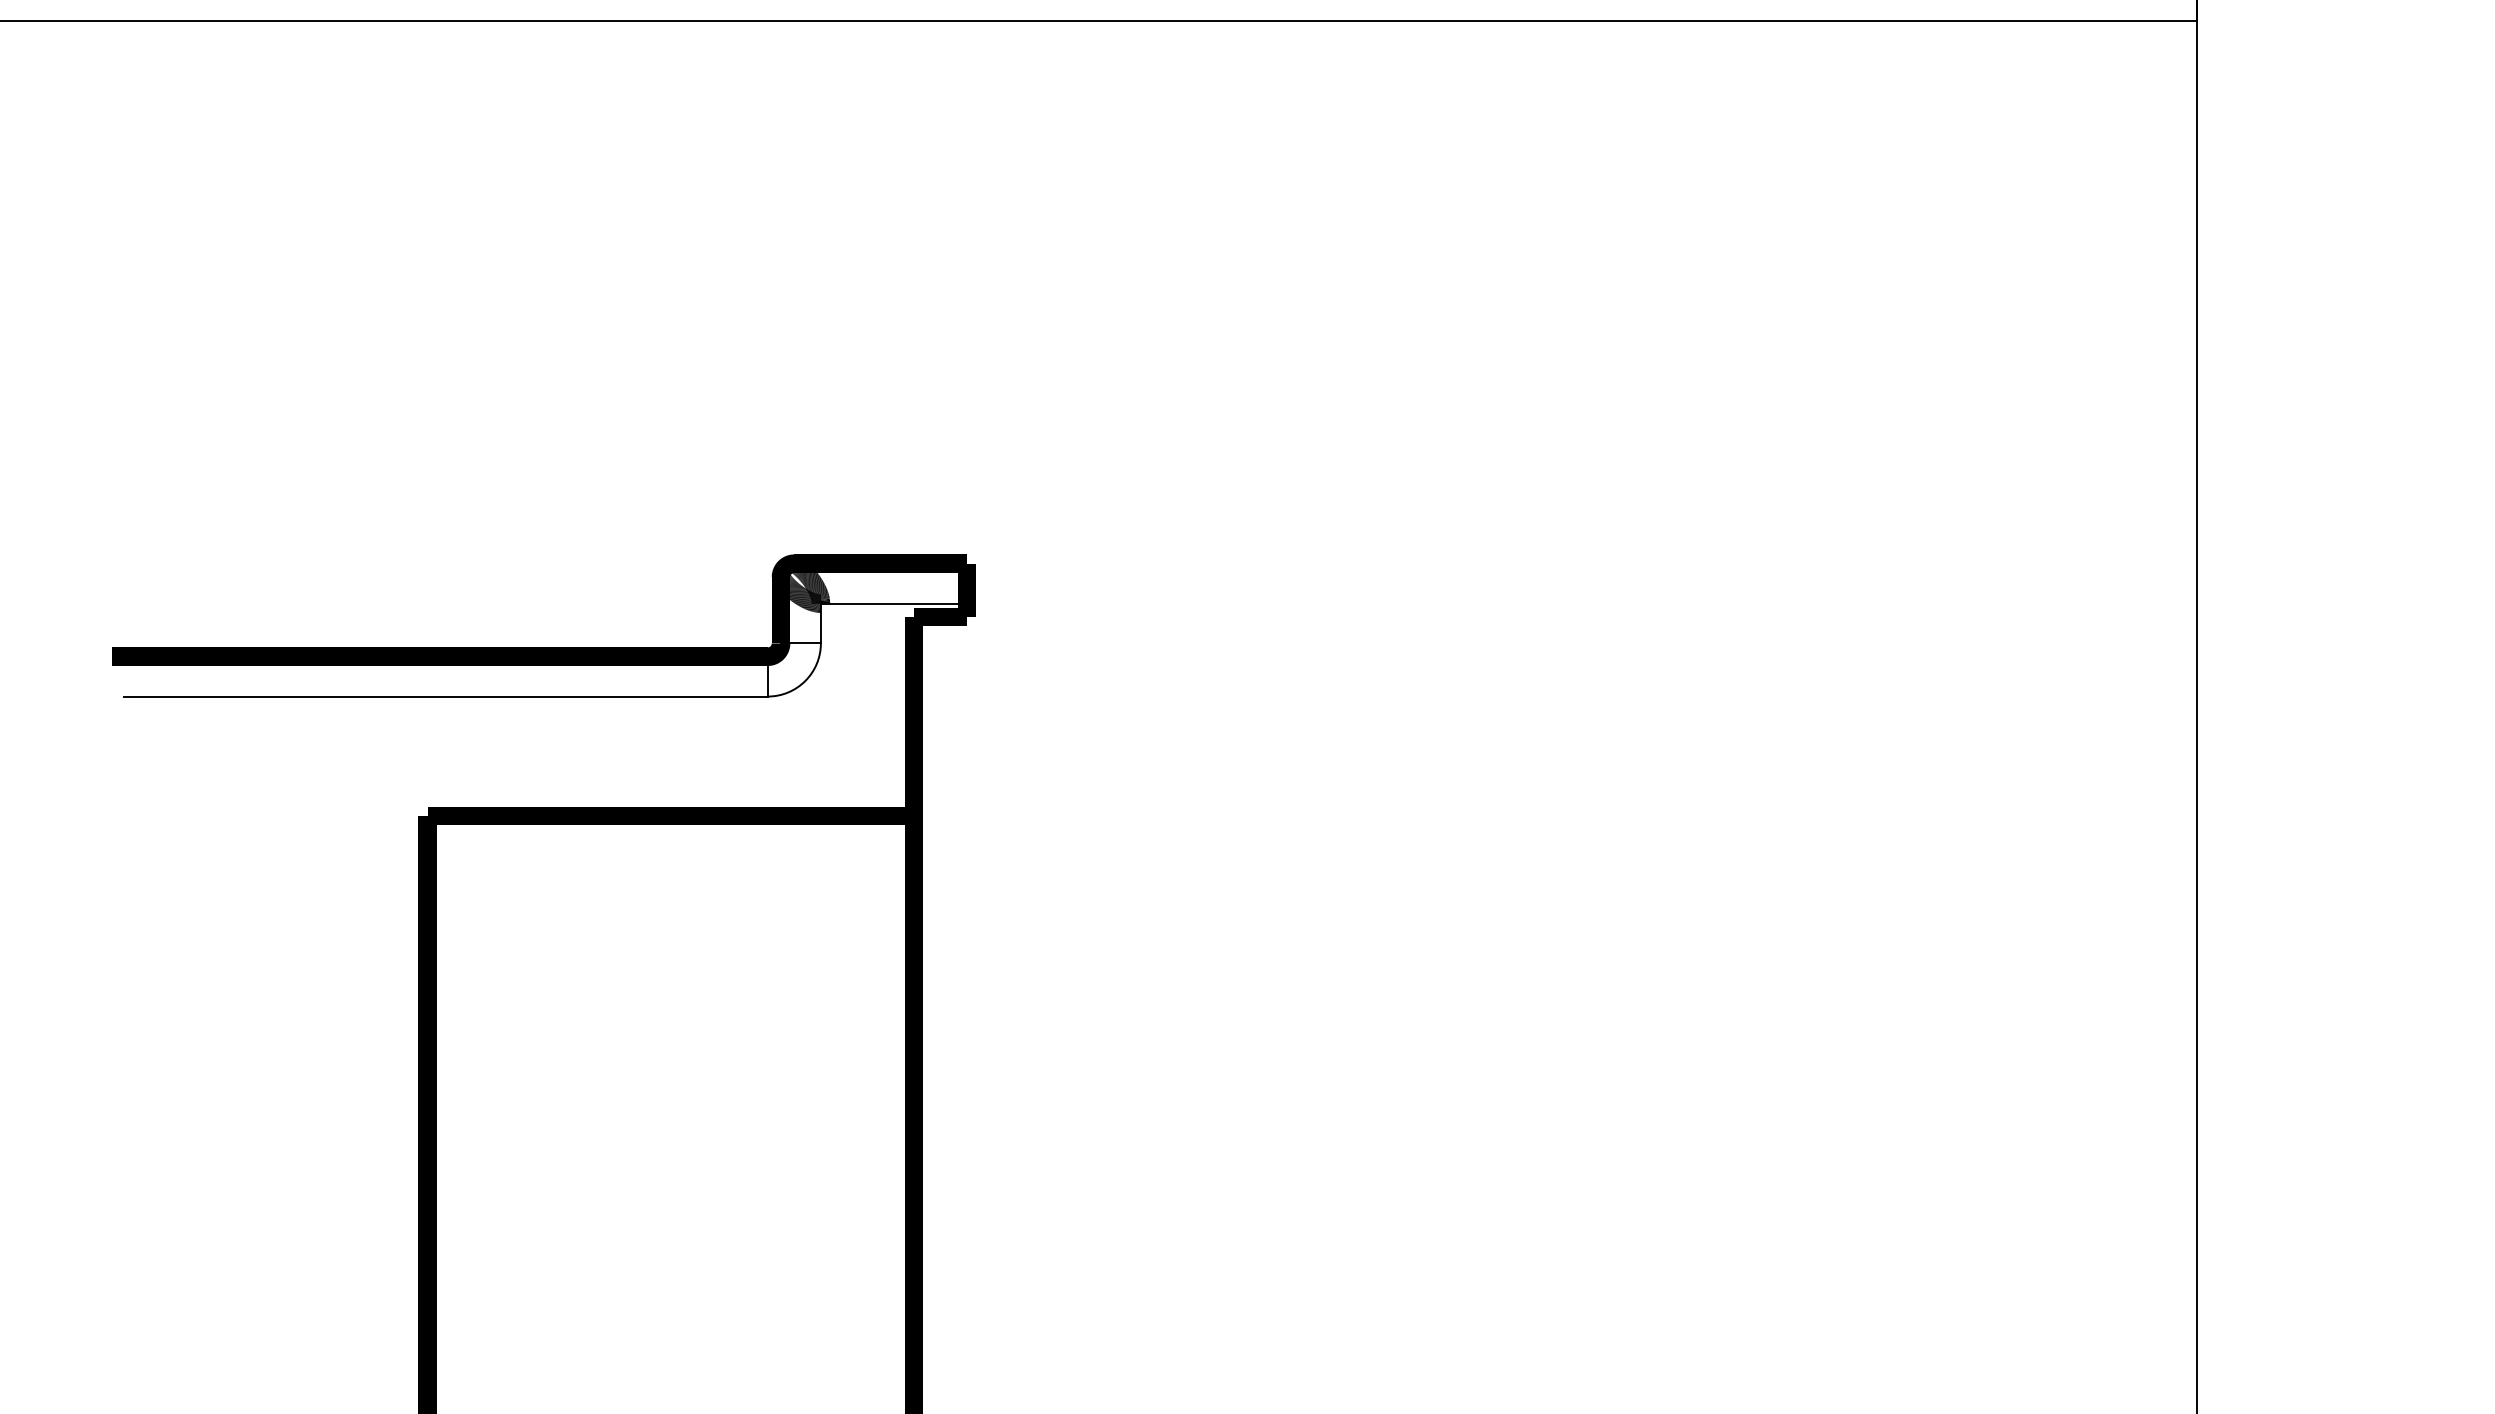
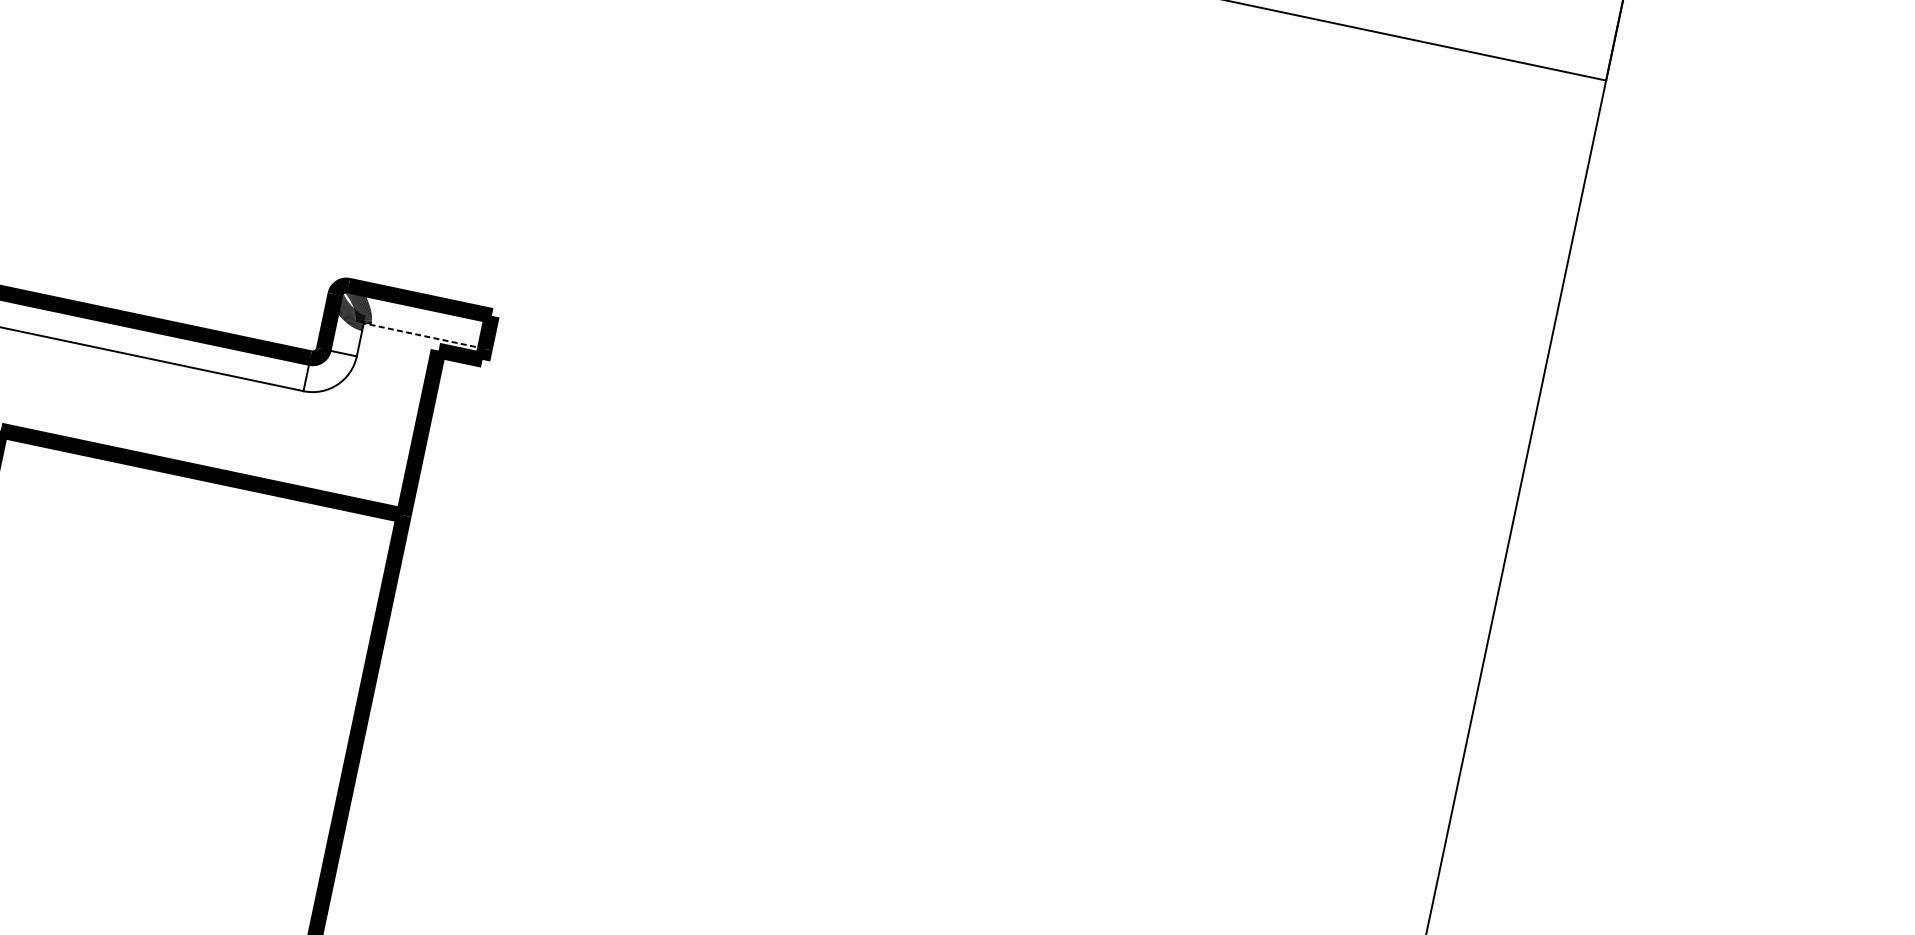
line: (893, 603) -> (423, 335), solid -> dashed

